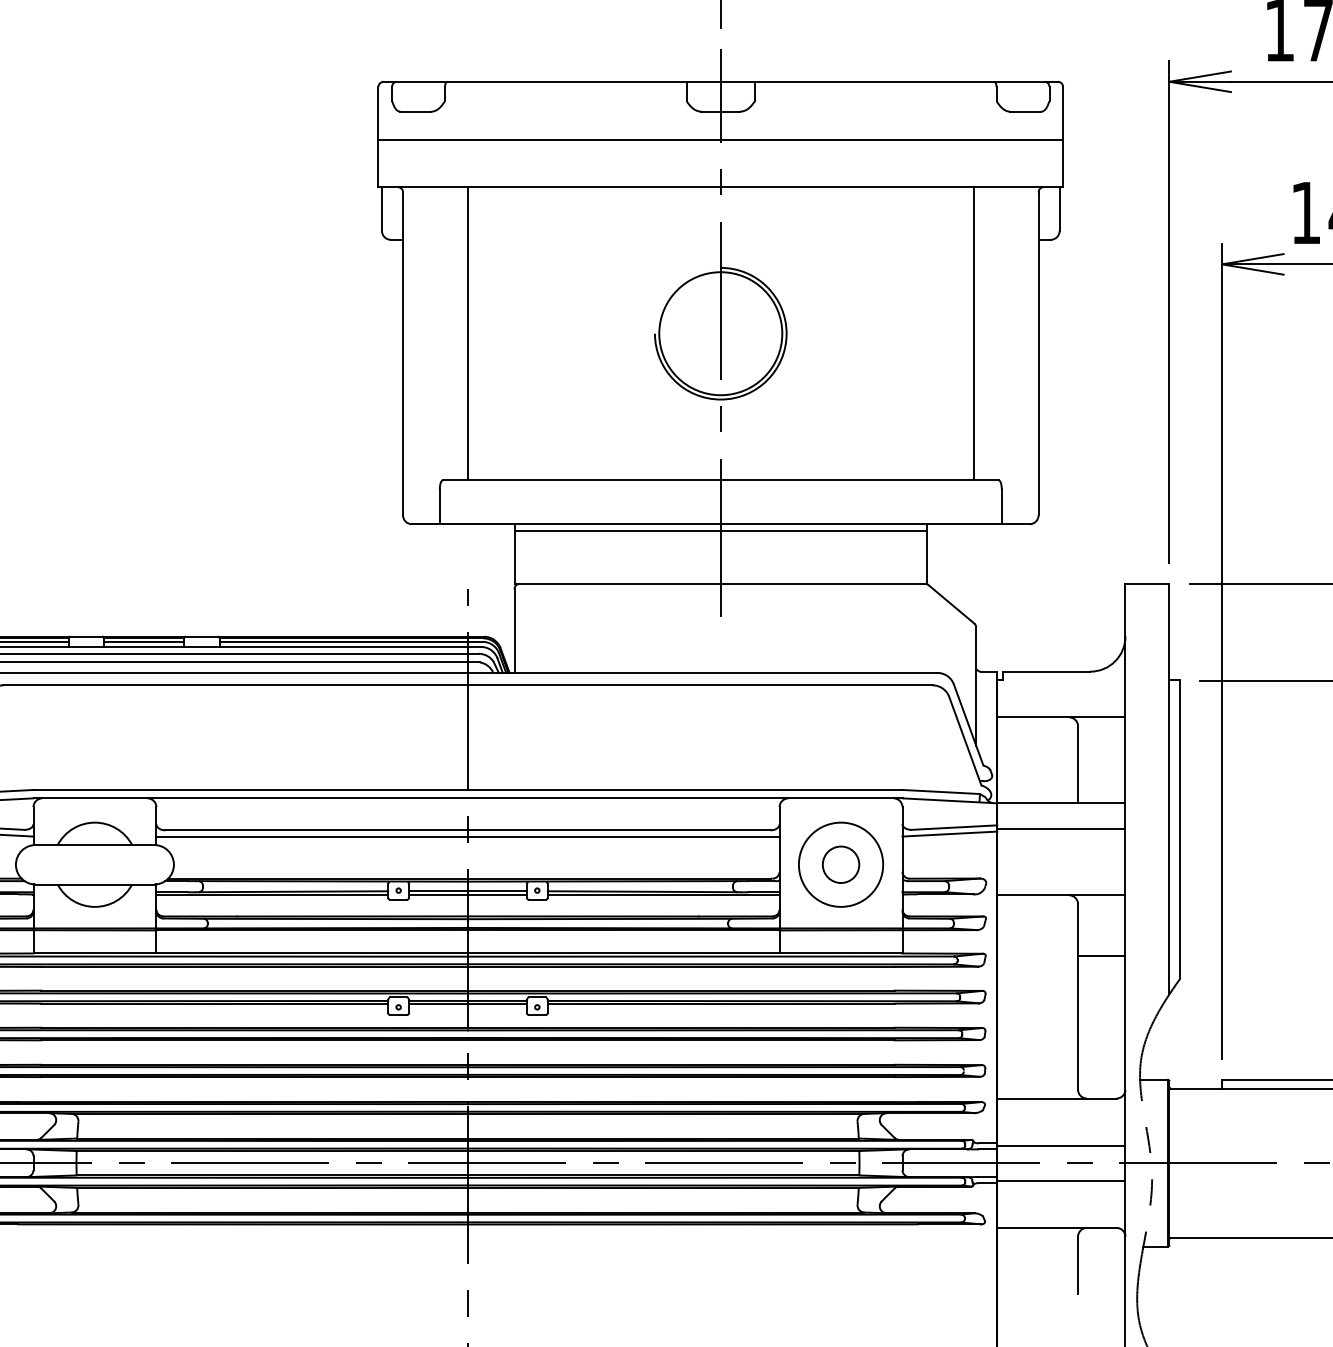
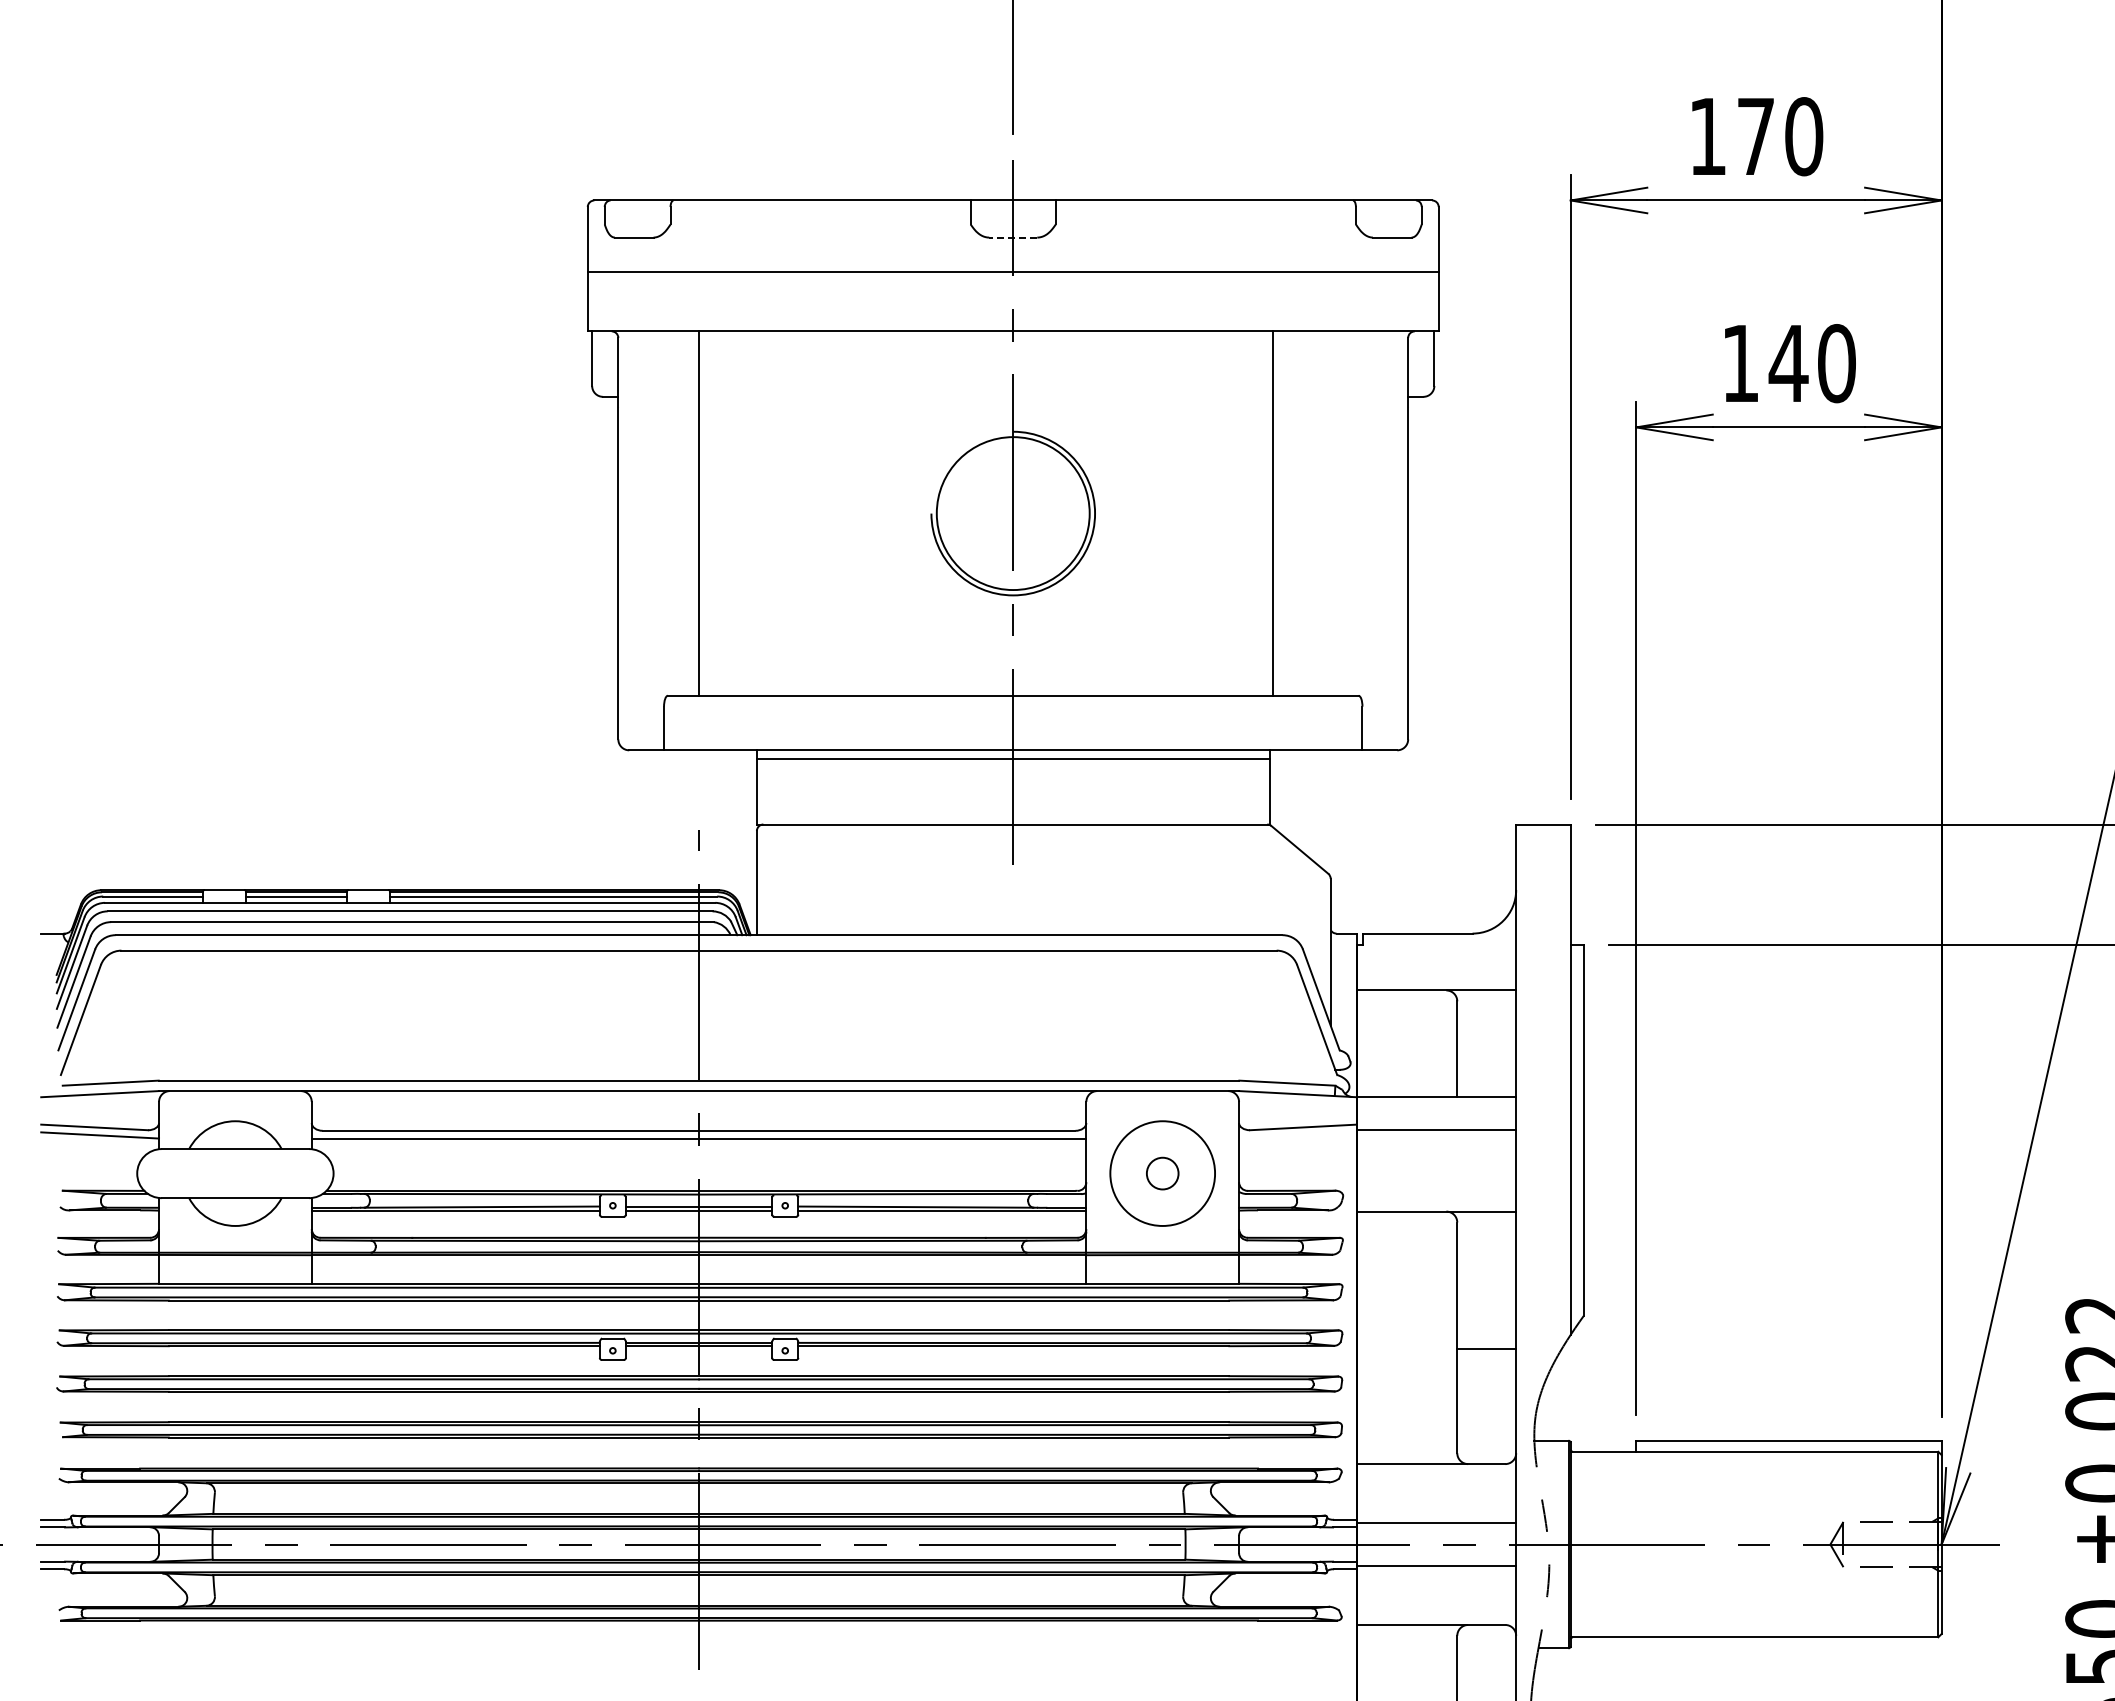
line: (720, 111) -> (1012, 237), solid -> dashed
line: (973, 333) -> (1273, 513), moved
line: (949, 834) -> (1297, 1135), removed
circle: (840, 864) -> (1162, 1173), size x0.7
line: (1101, 955) -> (1486, 1348), moved

